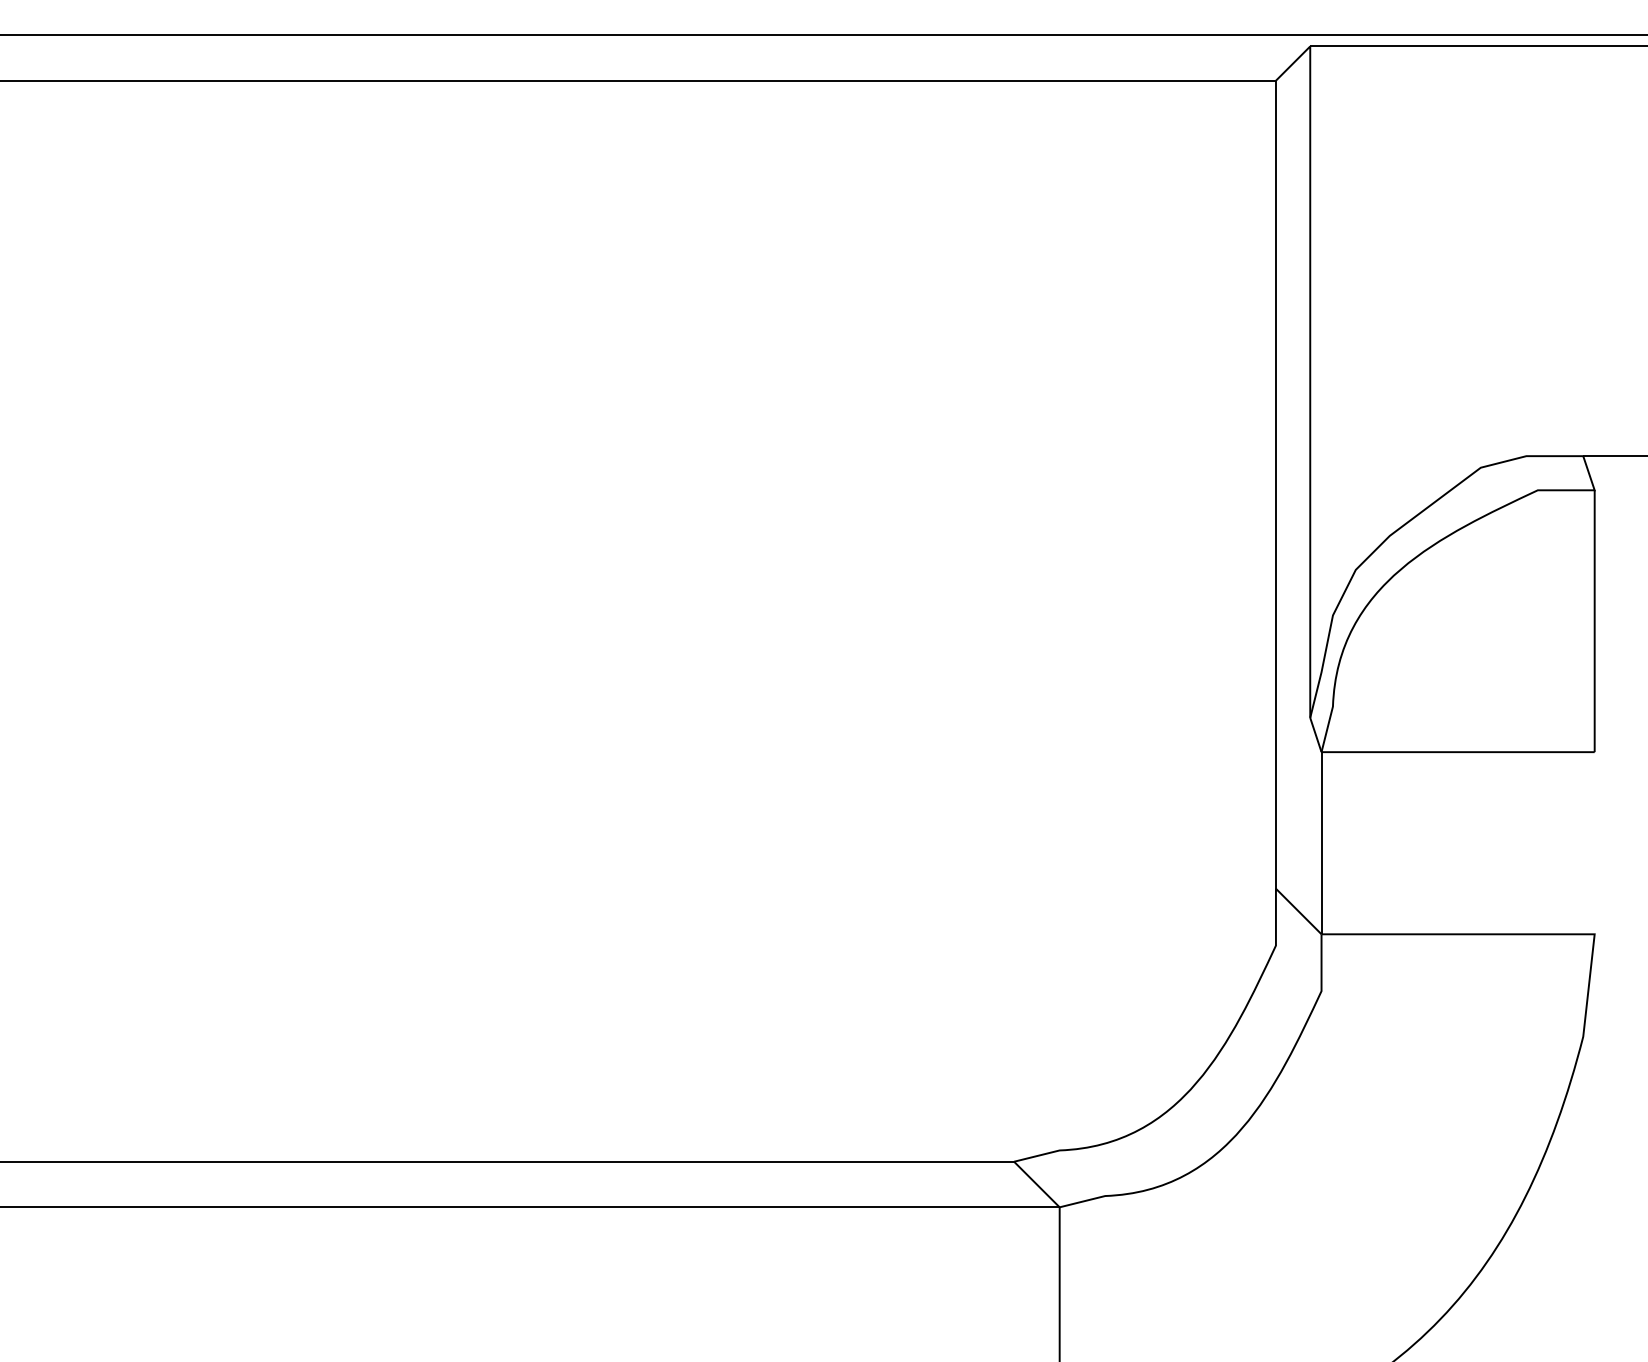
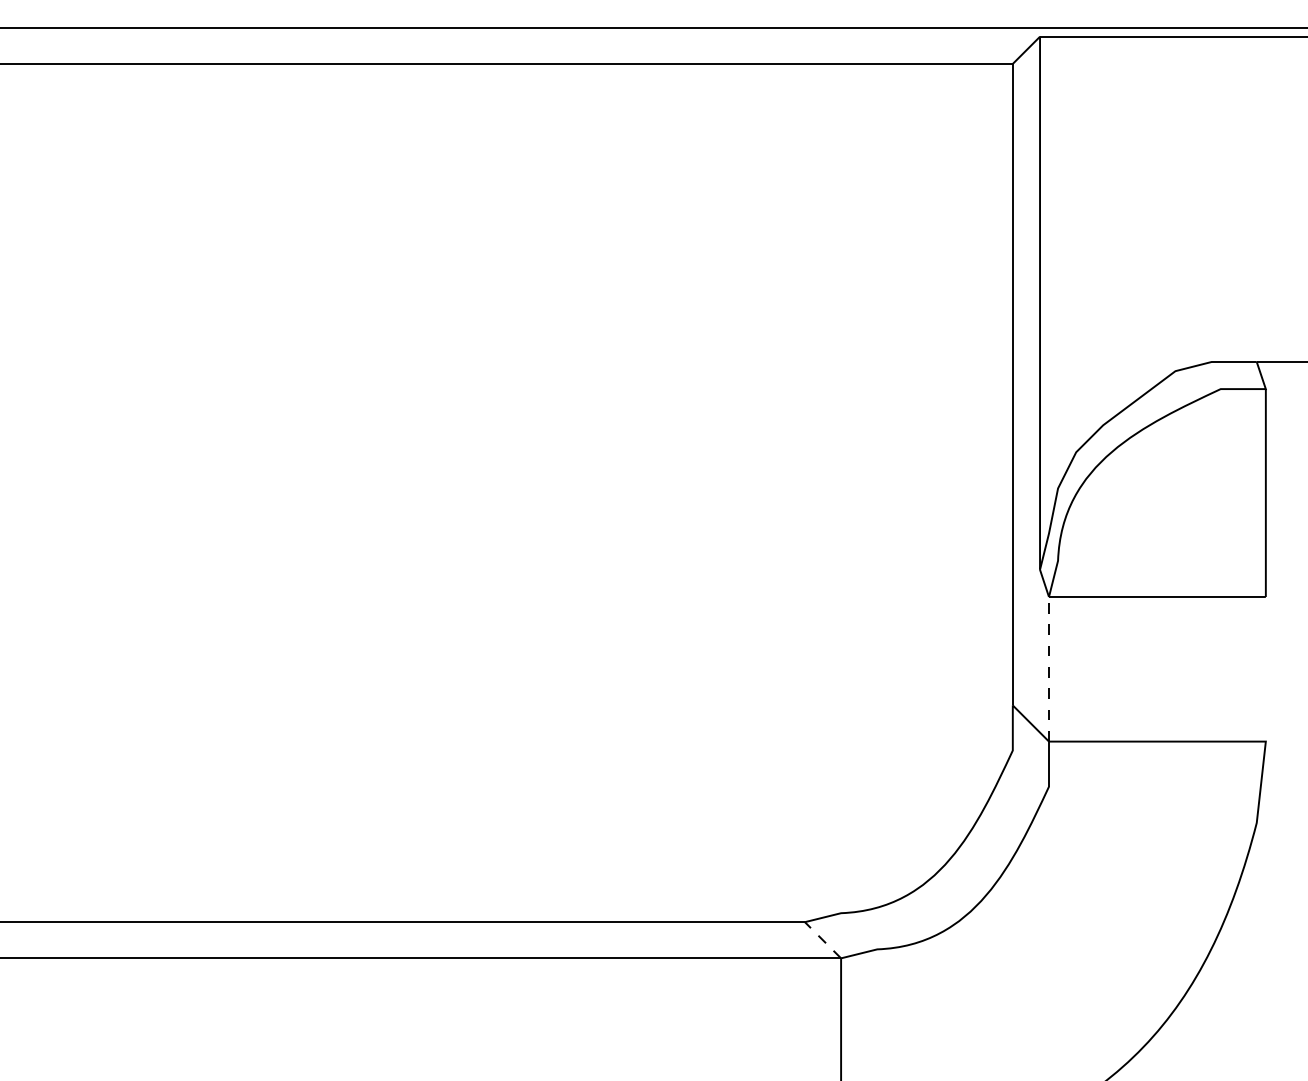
line: (1321, 842) -> (1048, 668), solid -> dashed
line: (1036, 1184) -> (822, 940), solid -> dashed

